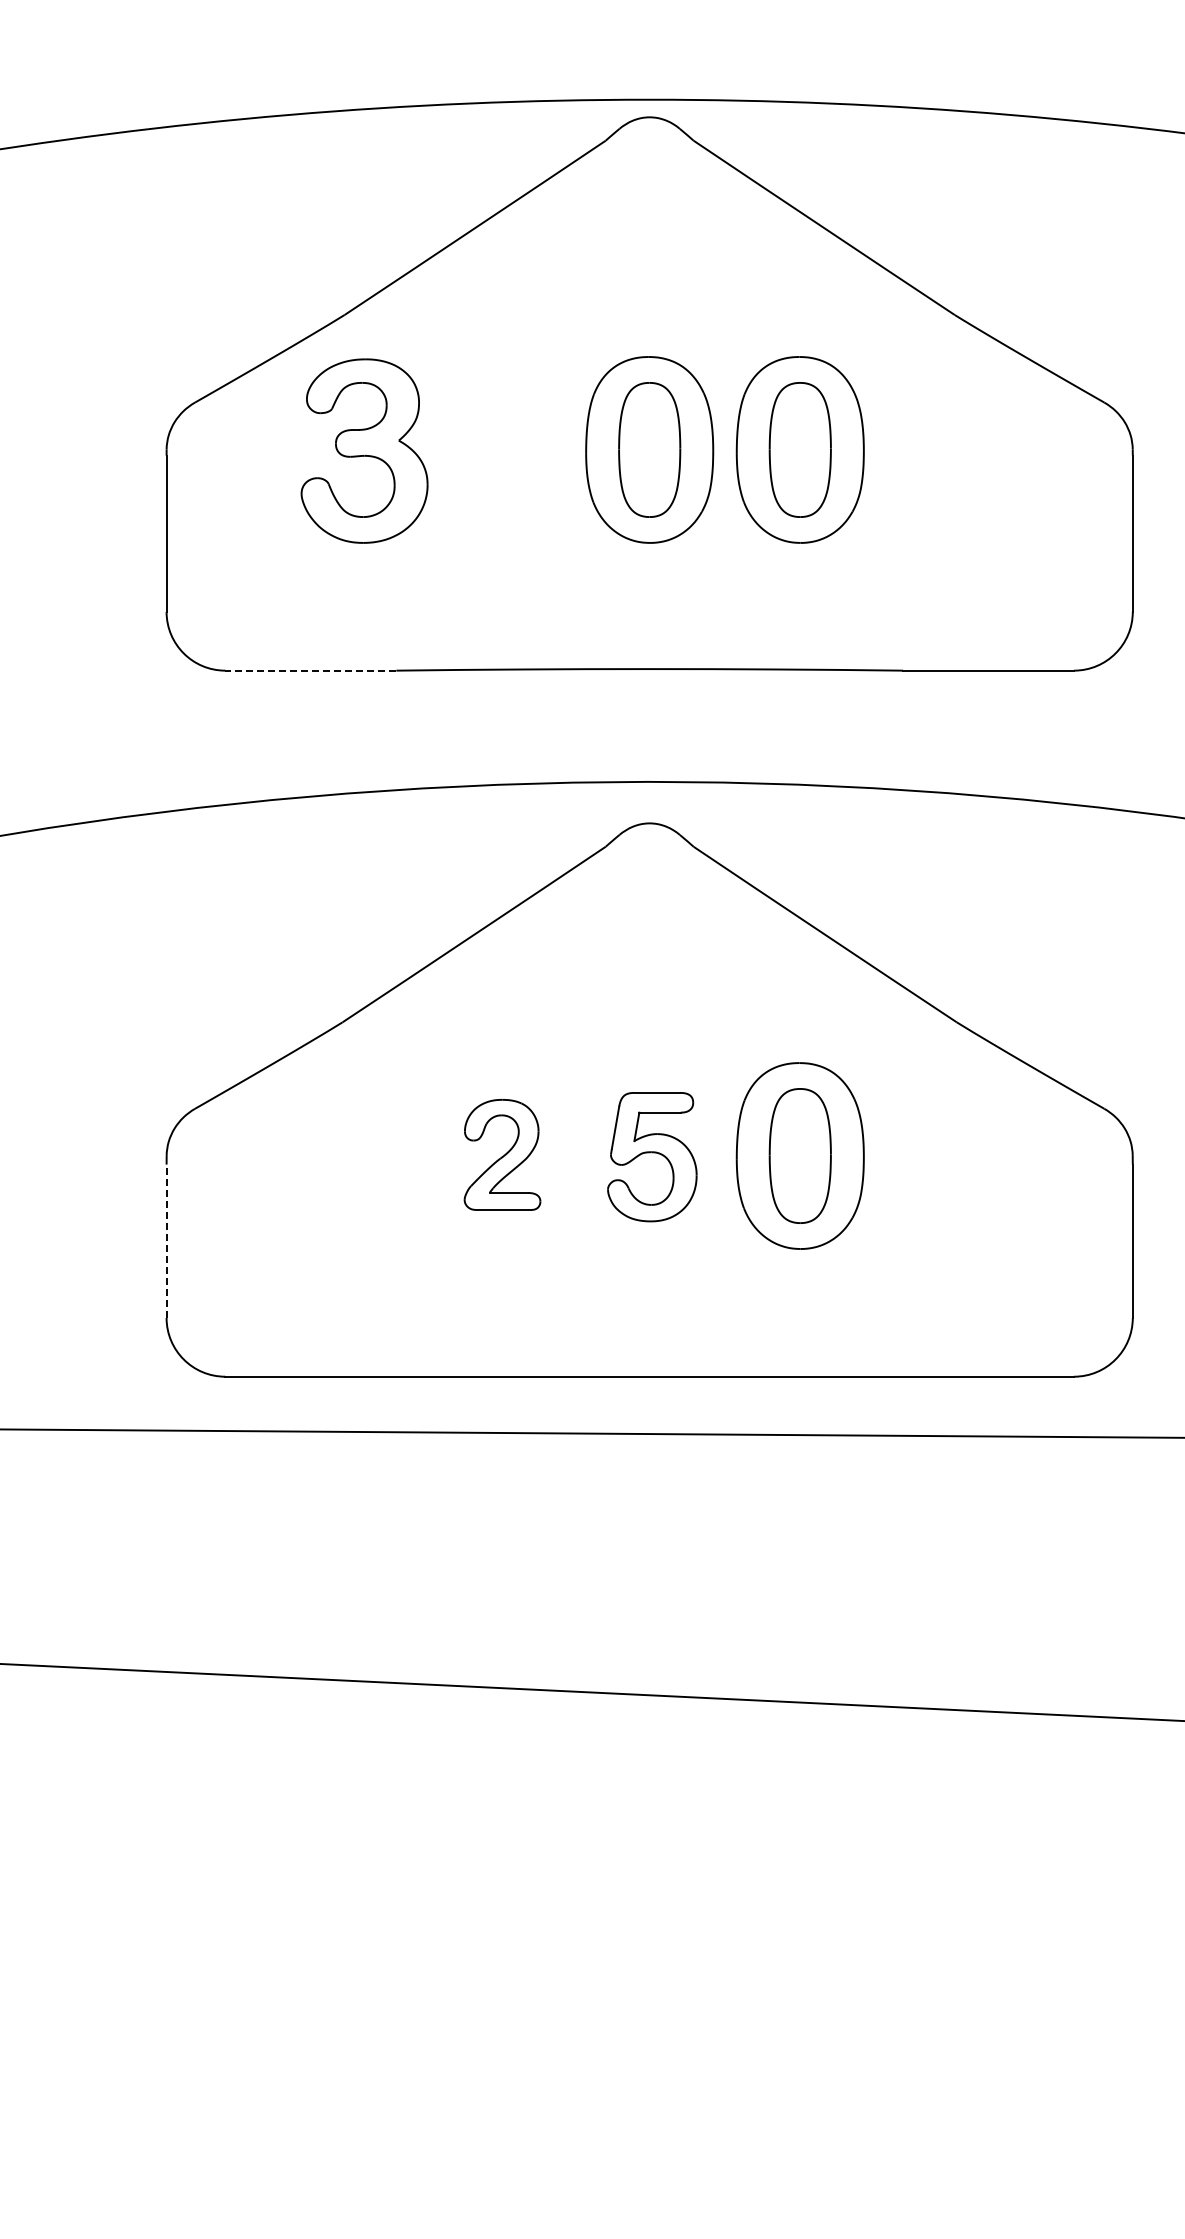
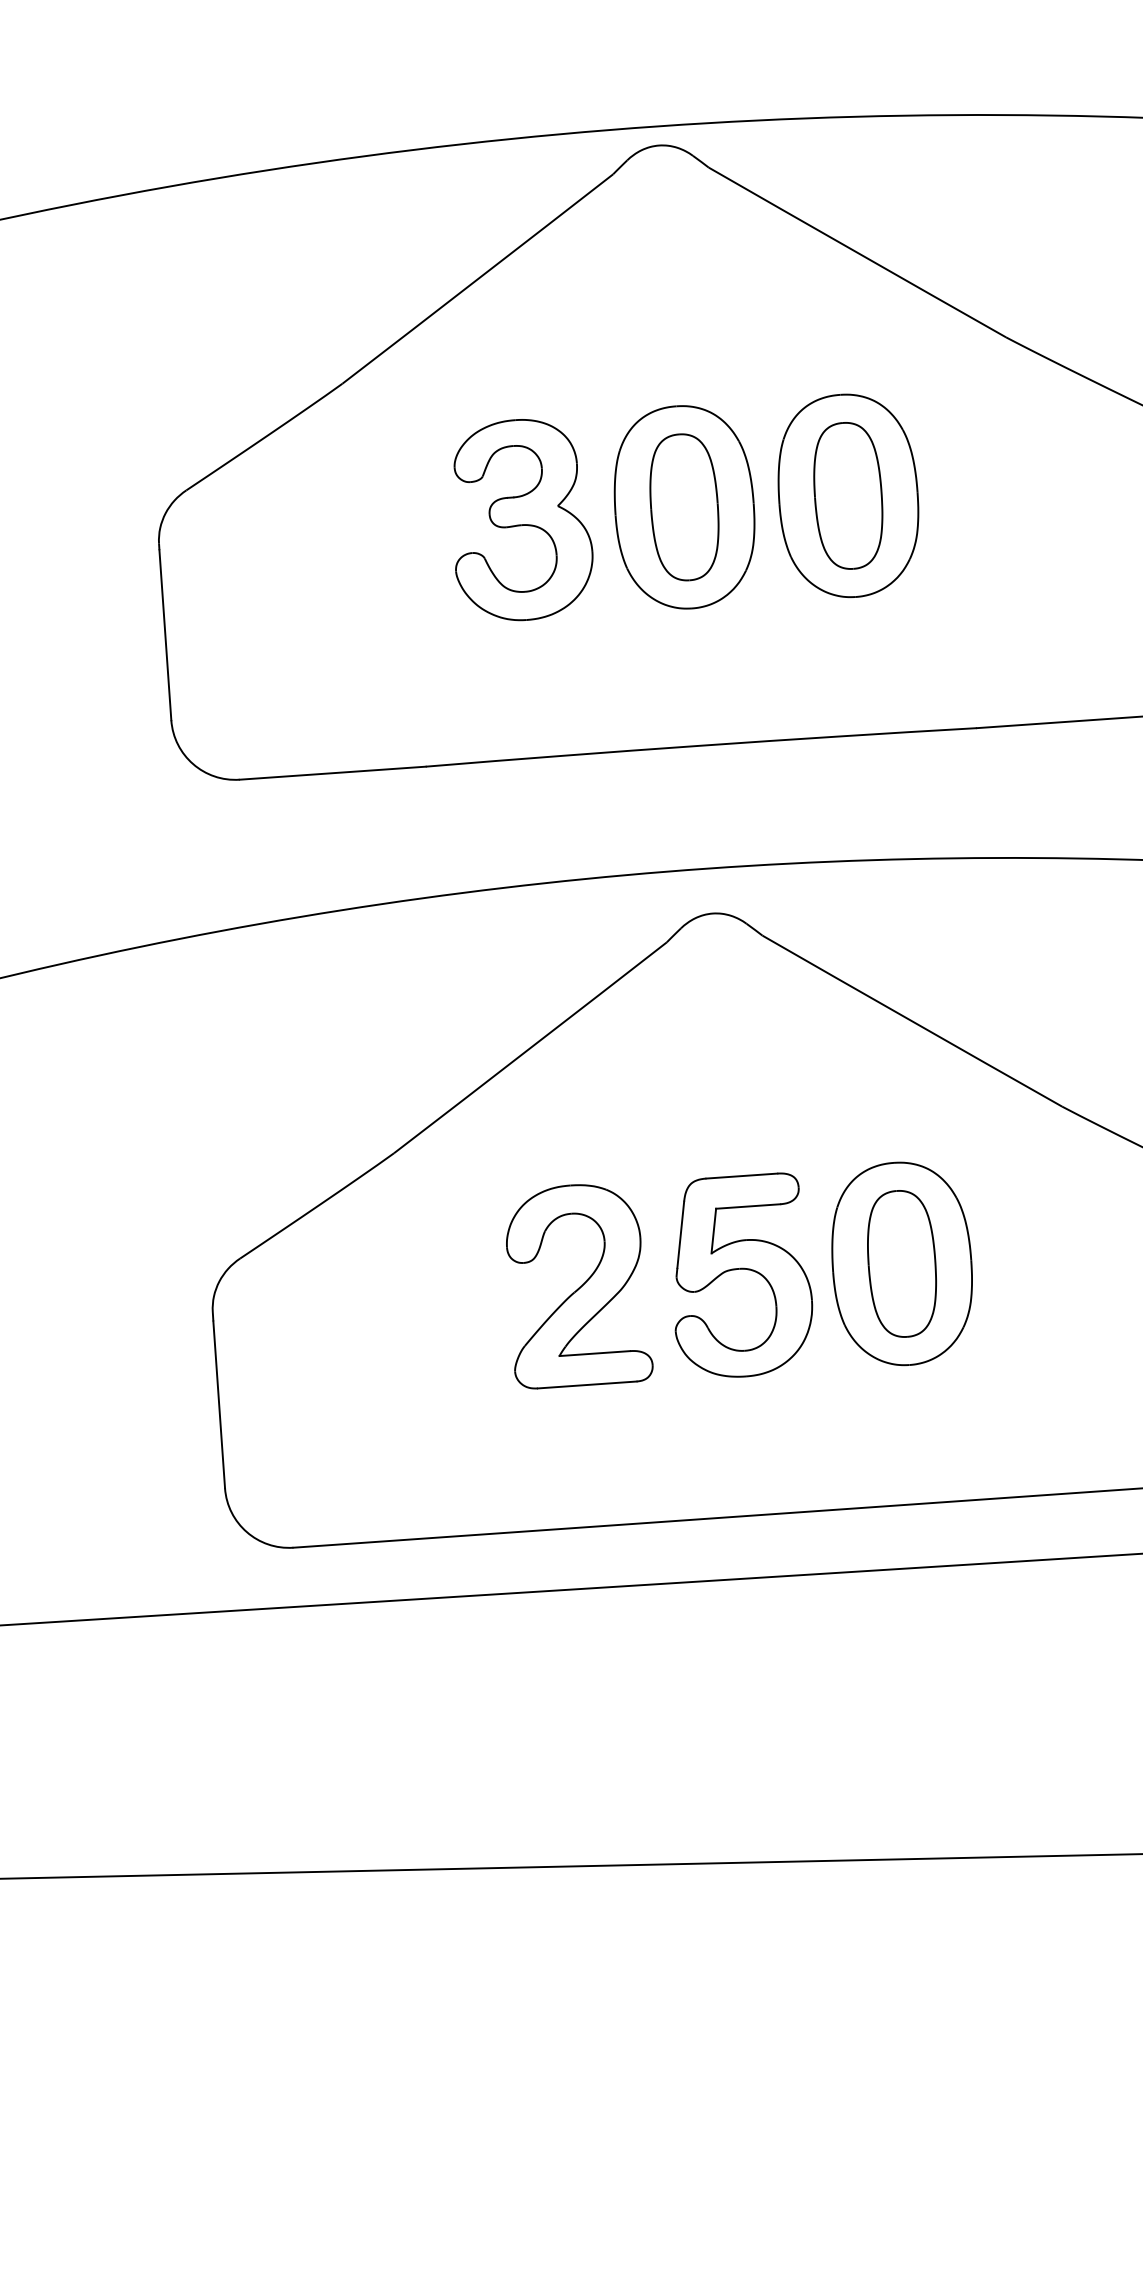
part: (364, 450) -> (521, 519), moved
line: (310, 670) -> (332, 773), dashed -> solid
part: (502, 1154) -> (577, 1284), size x1.67
part: (652, 1156) -> (741, 1275), size x1.43
line: (166, 1241) -> (219, 1405), dashed -> solid

